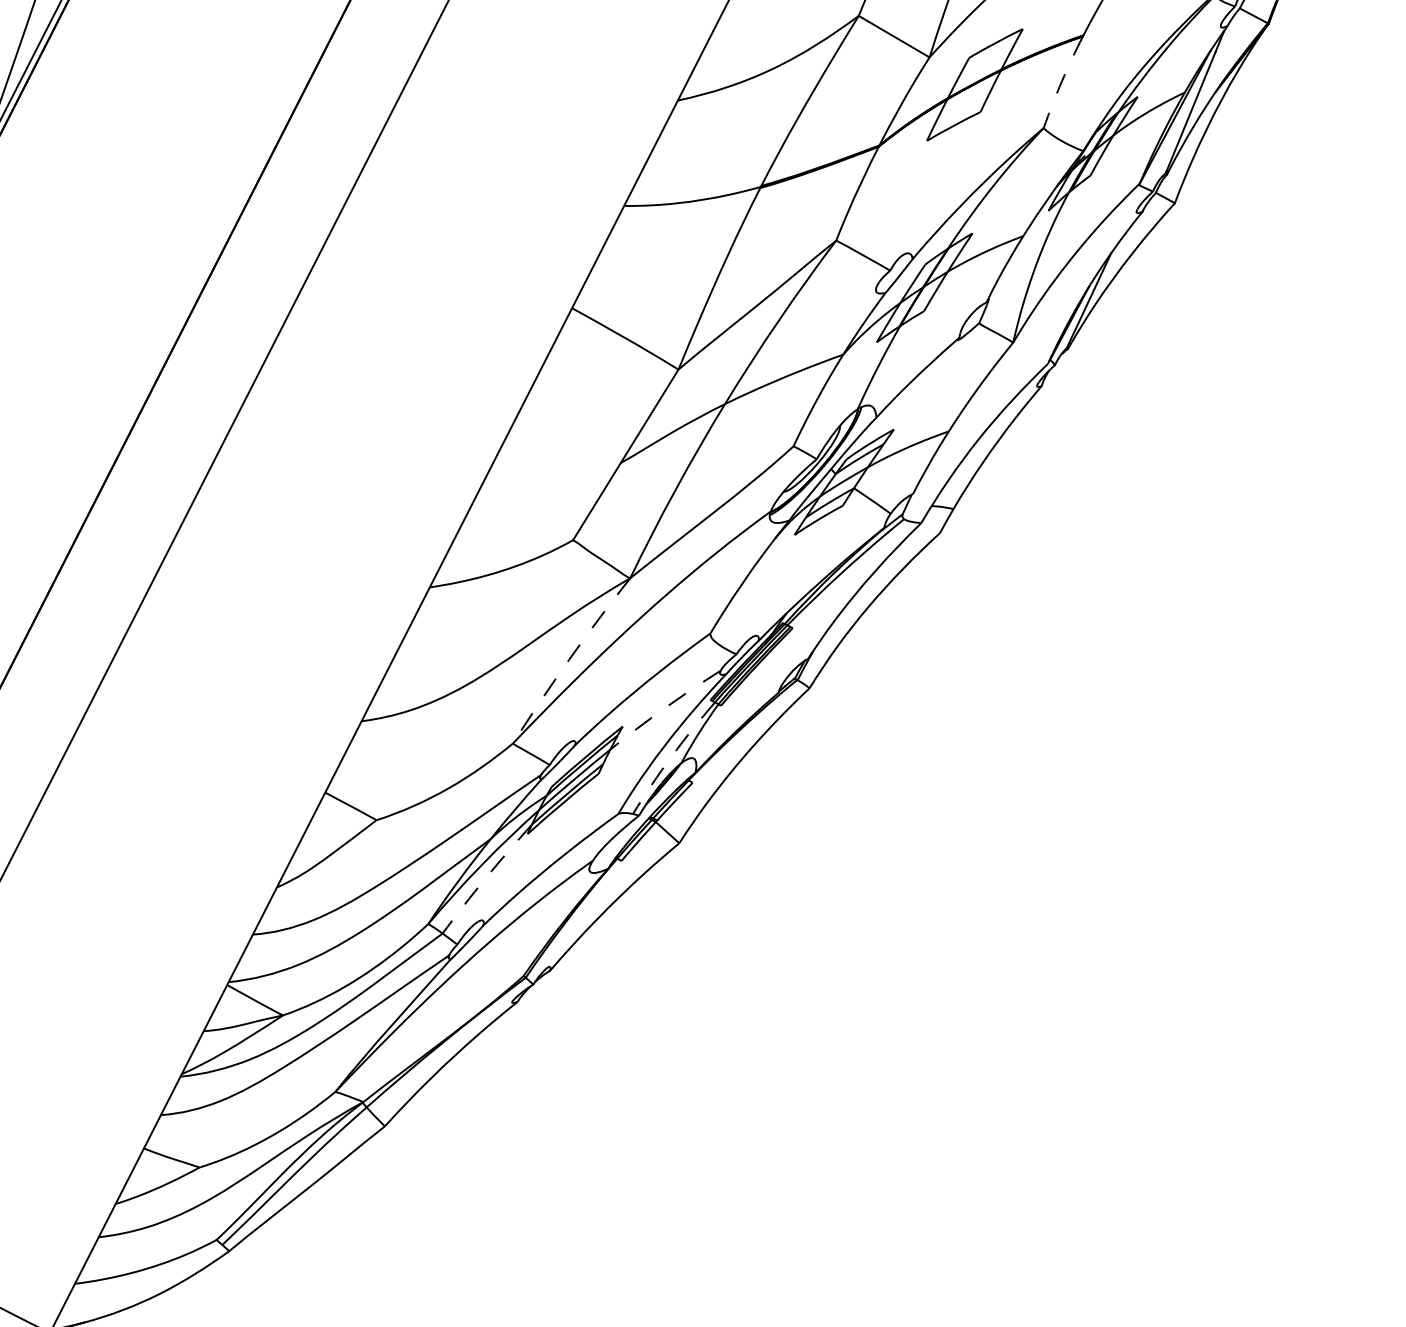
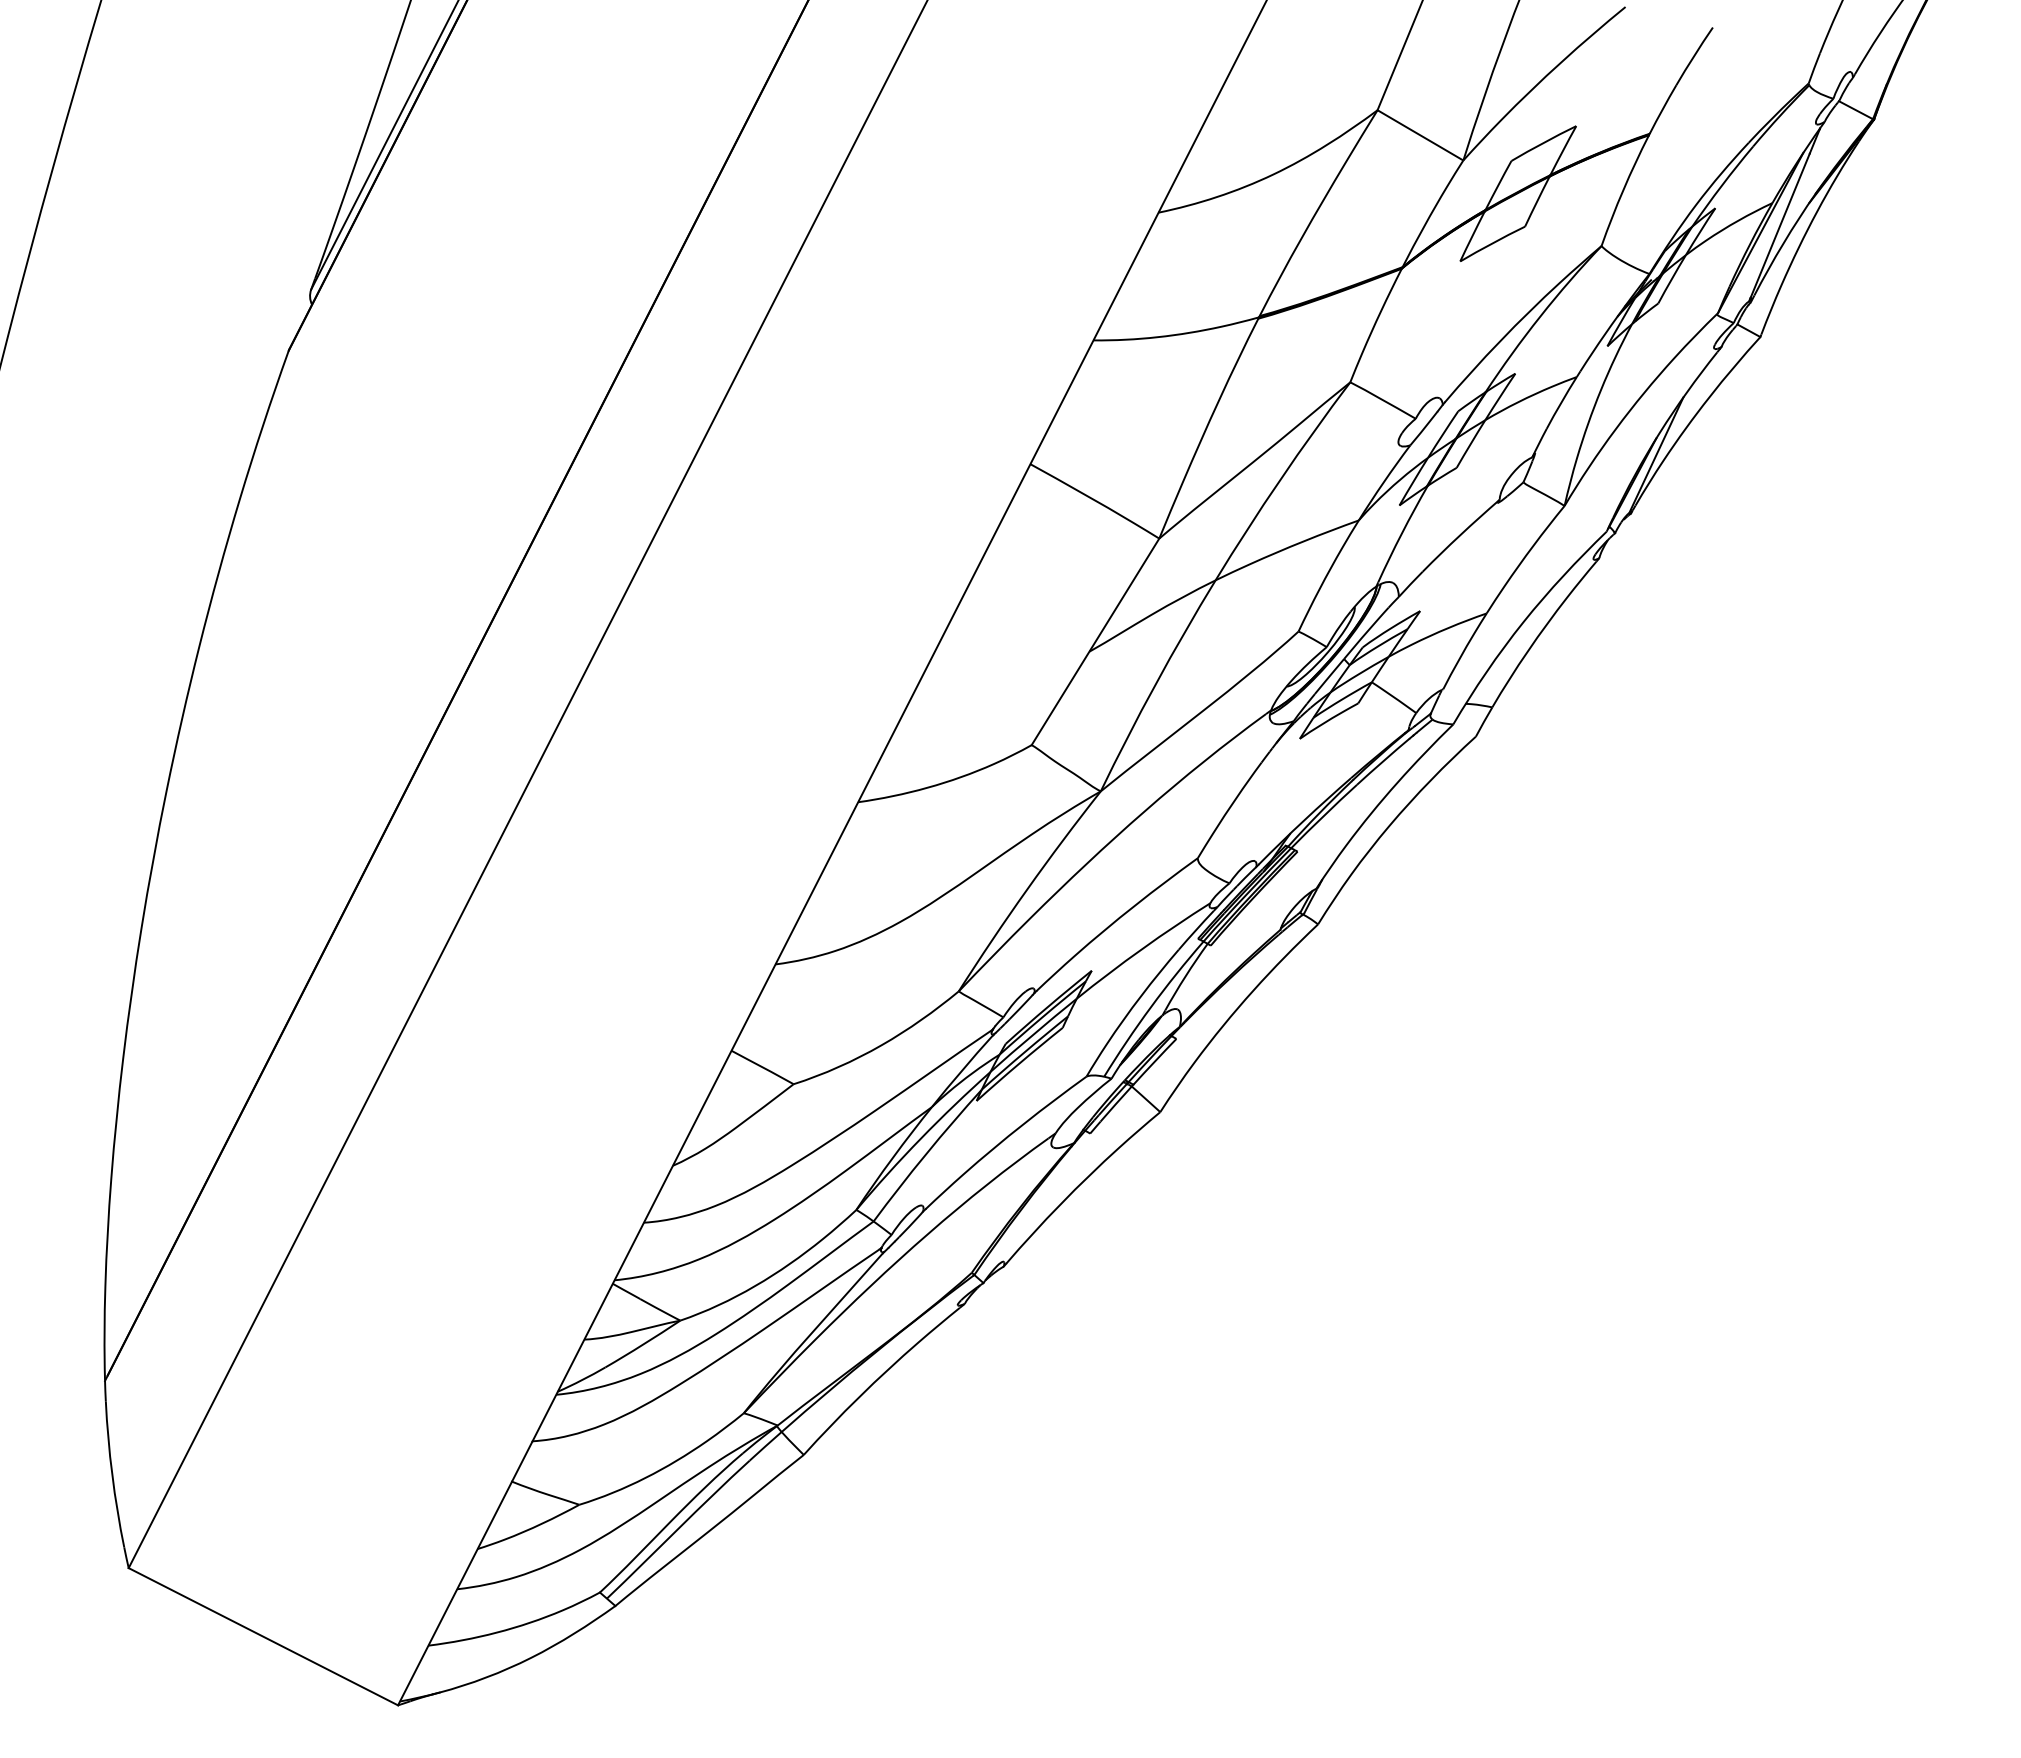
arc: (1061, 81) -> (1623, 189), dashed -> solid
arc: (569, 659) -> (1027, 889), dashed -> solid
arc: (664, 708) -> (1142, 949), dashed -> solid
arc: (672, 756) -> (1151, 1007), dashed -> solid
arc: (486, 878) -> (926, 1154), dashed -> solid

